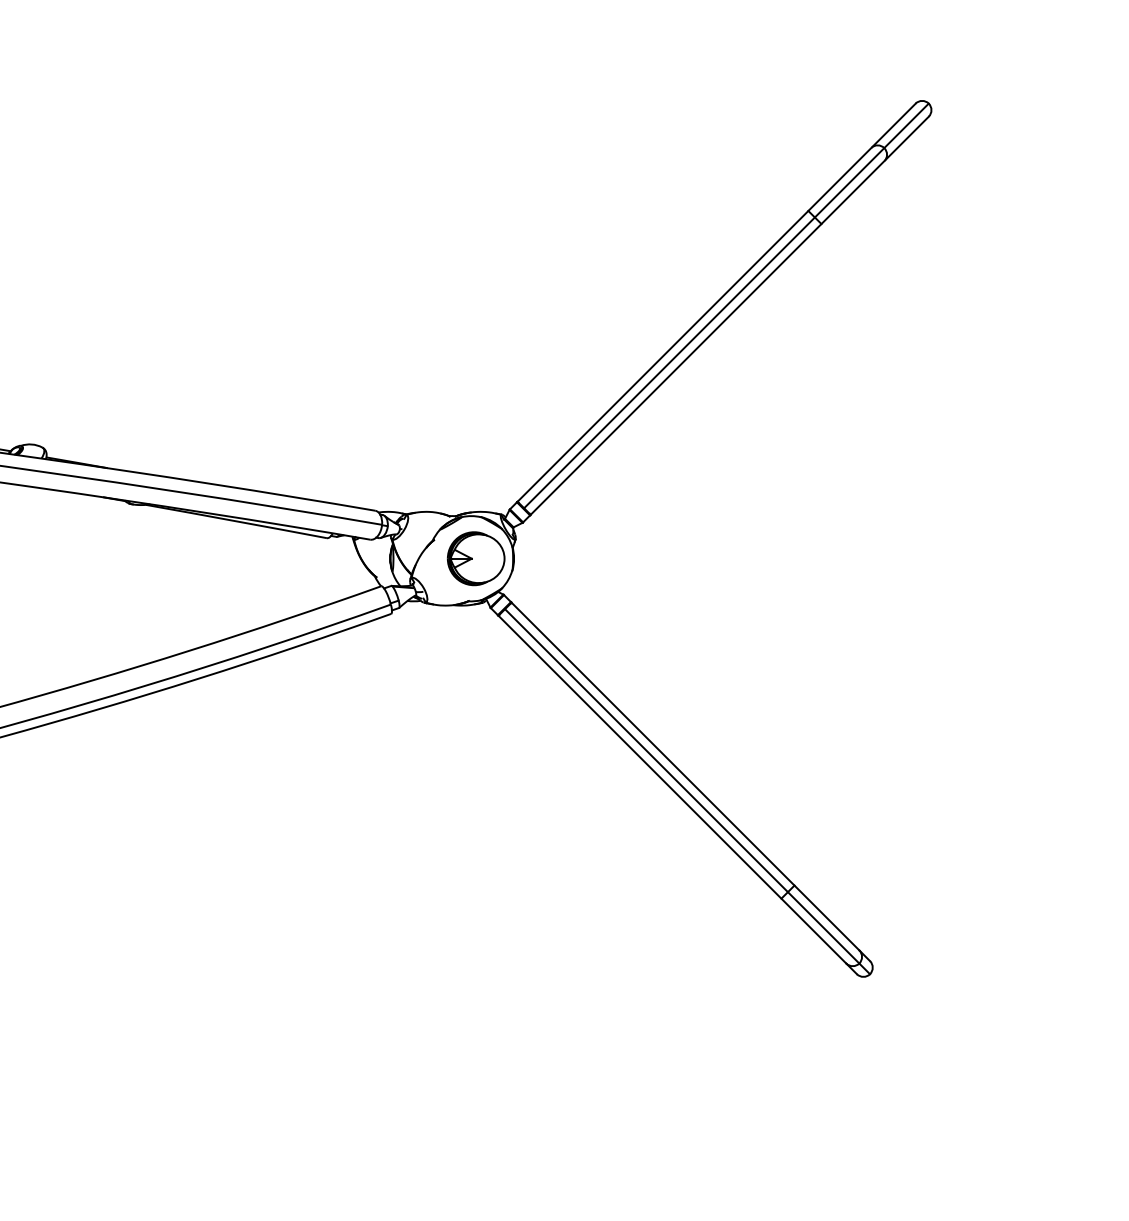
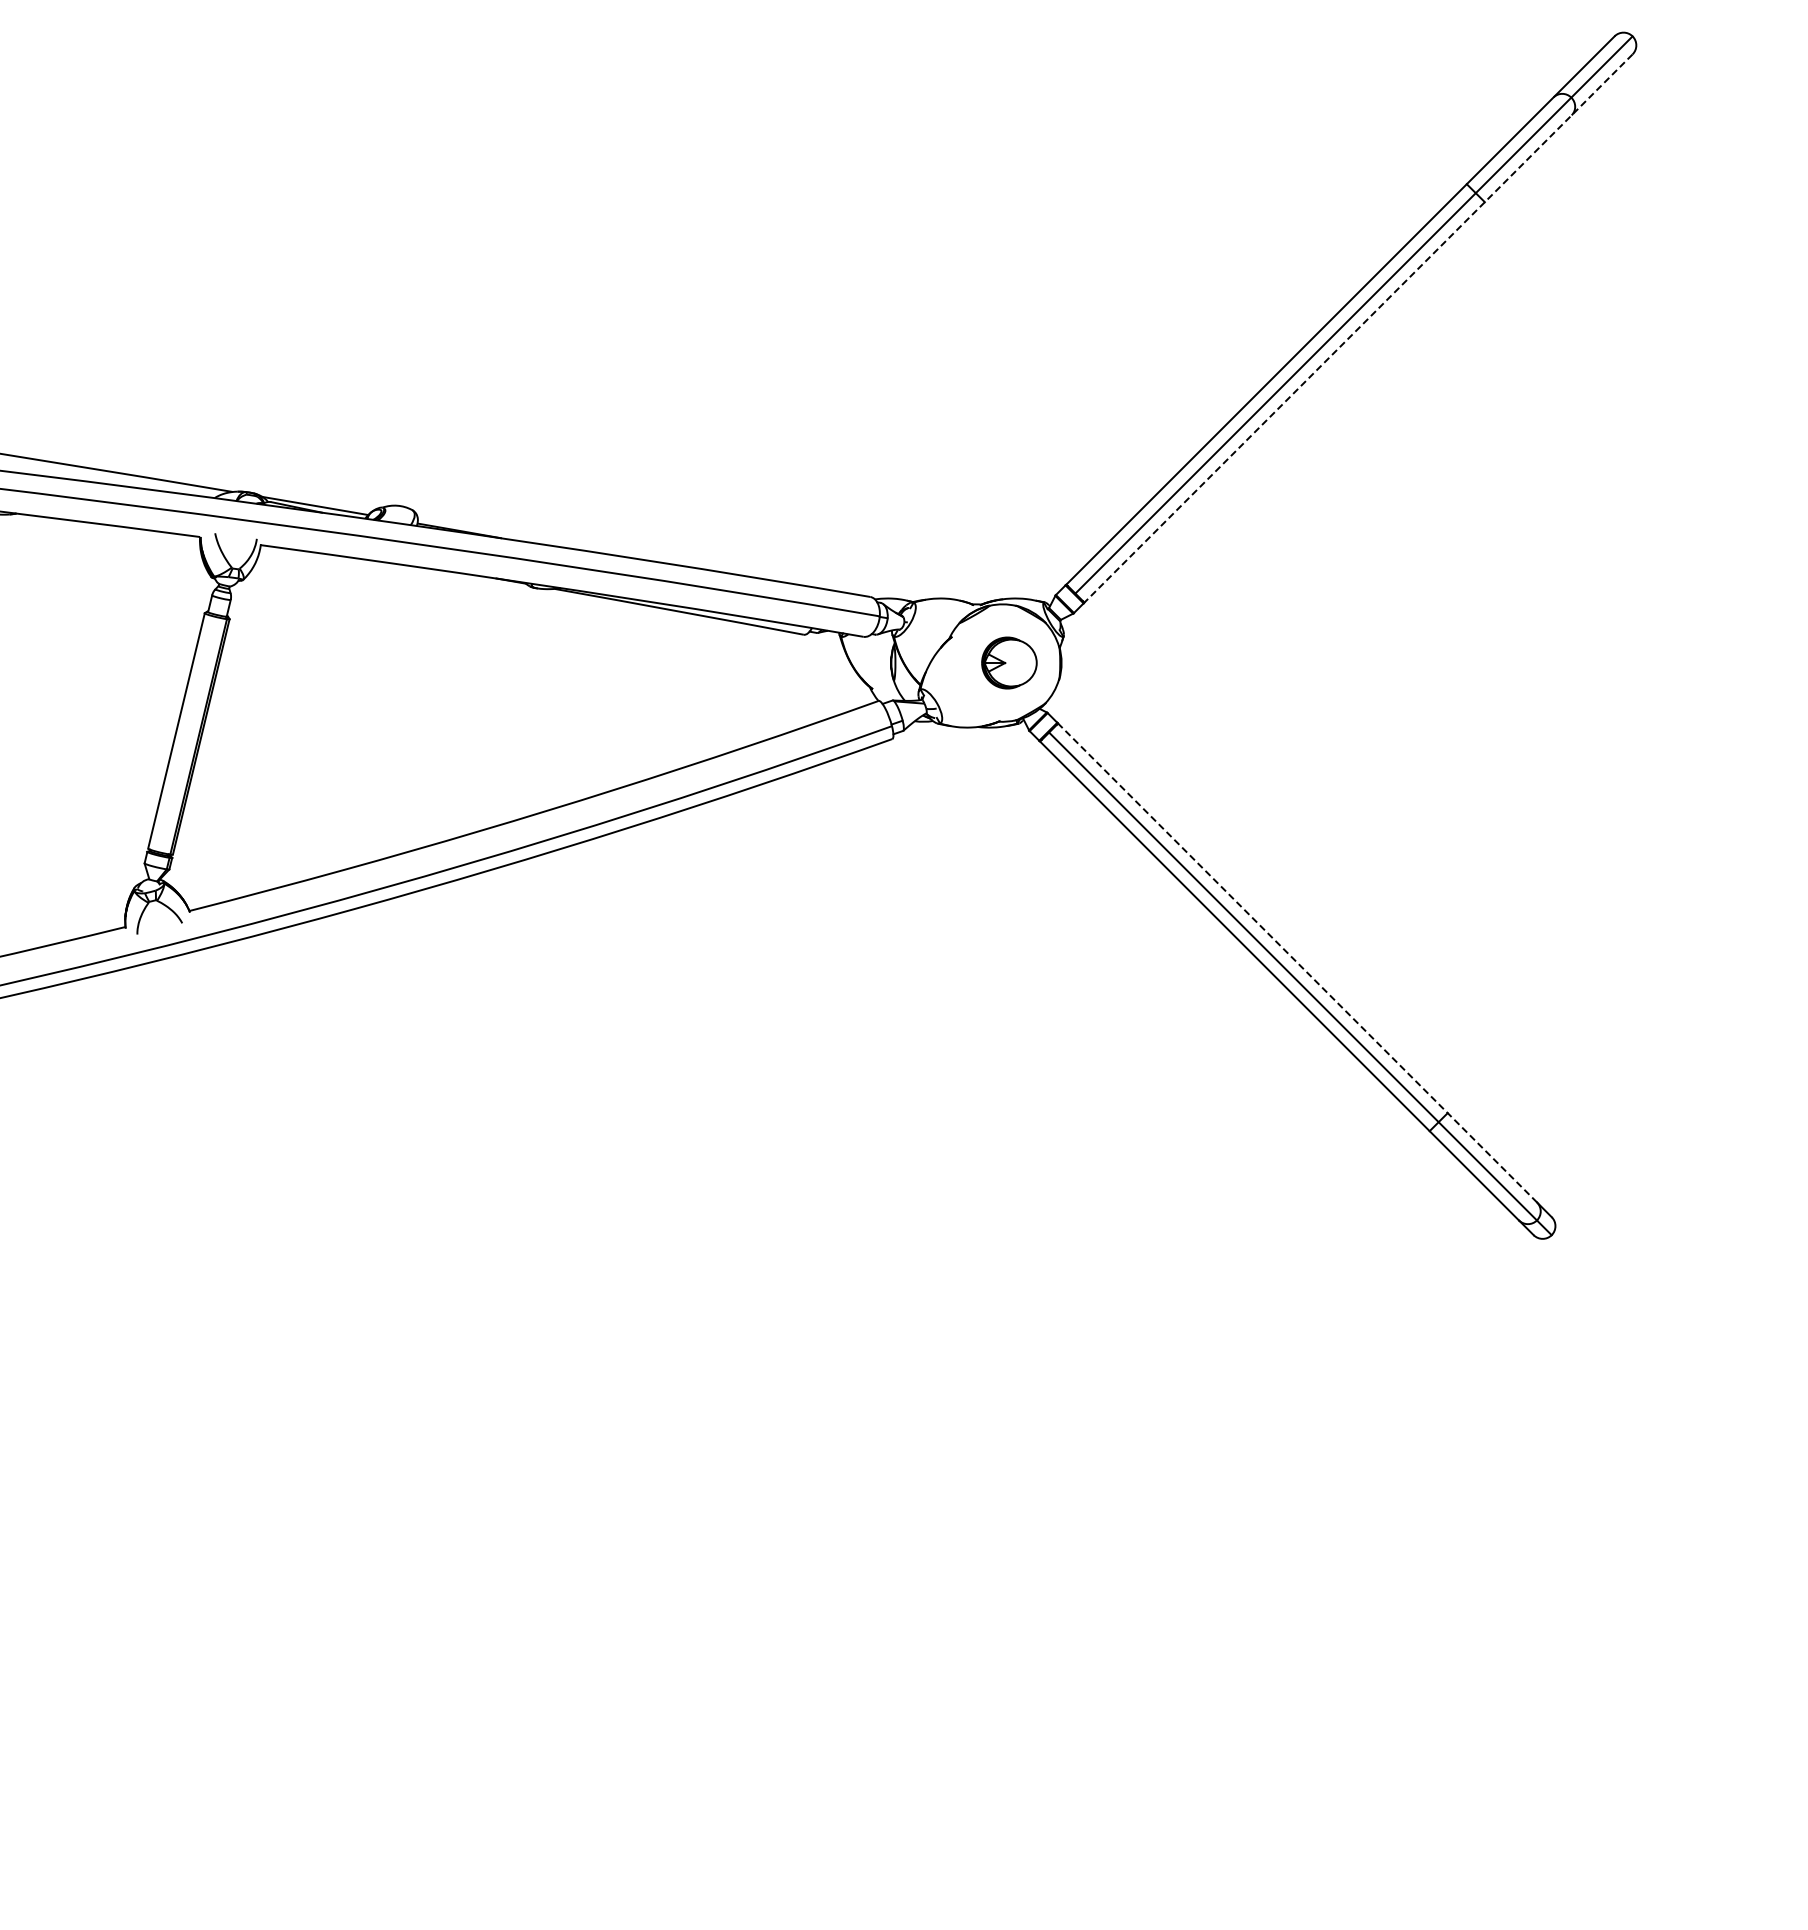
line: (729, 315) -> (1358, 328), solid -> dashed
part: (476, 558) -> (1009, 662), size x0.7
line: (685, 776) -> (1297, 963), solid -> dashed

